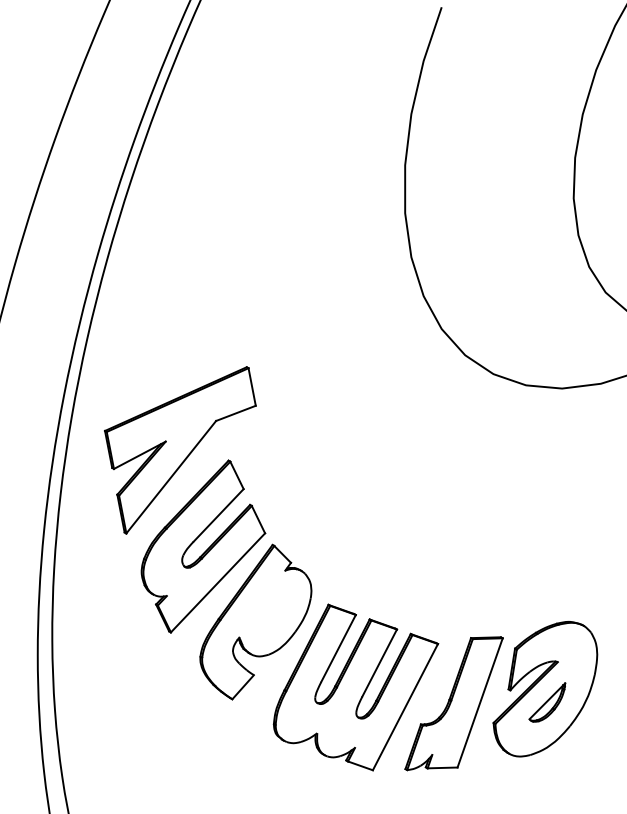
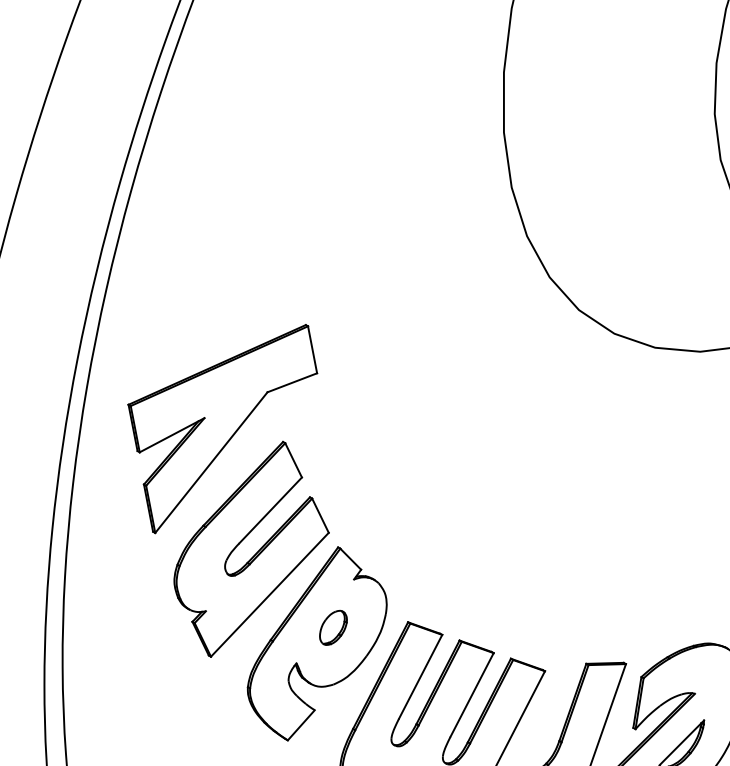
part: (268, 608) -> (333, 626), added

